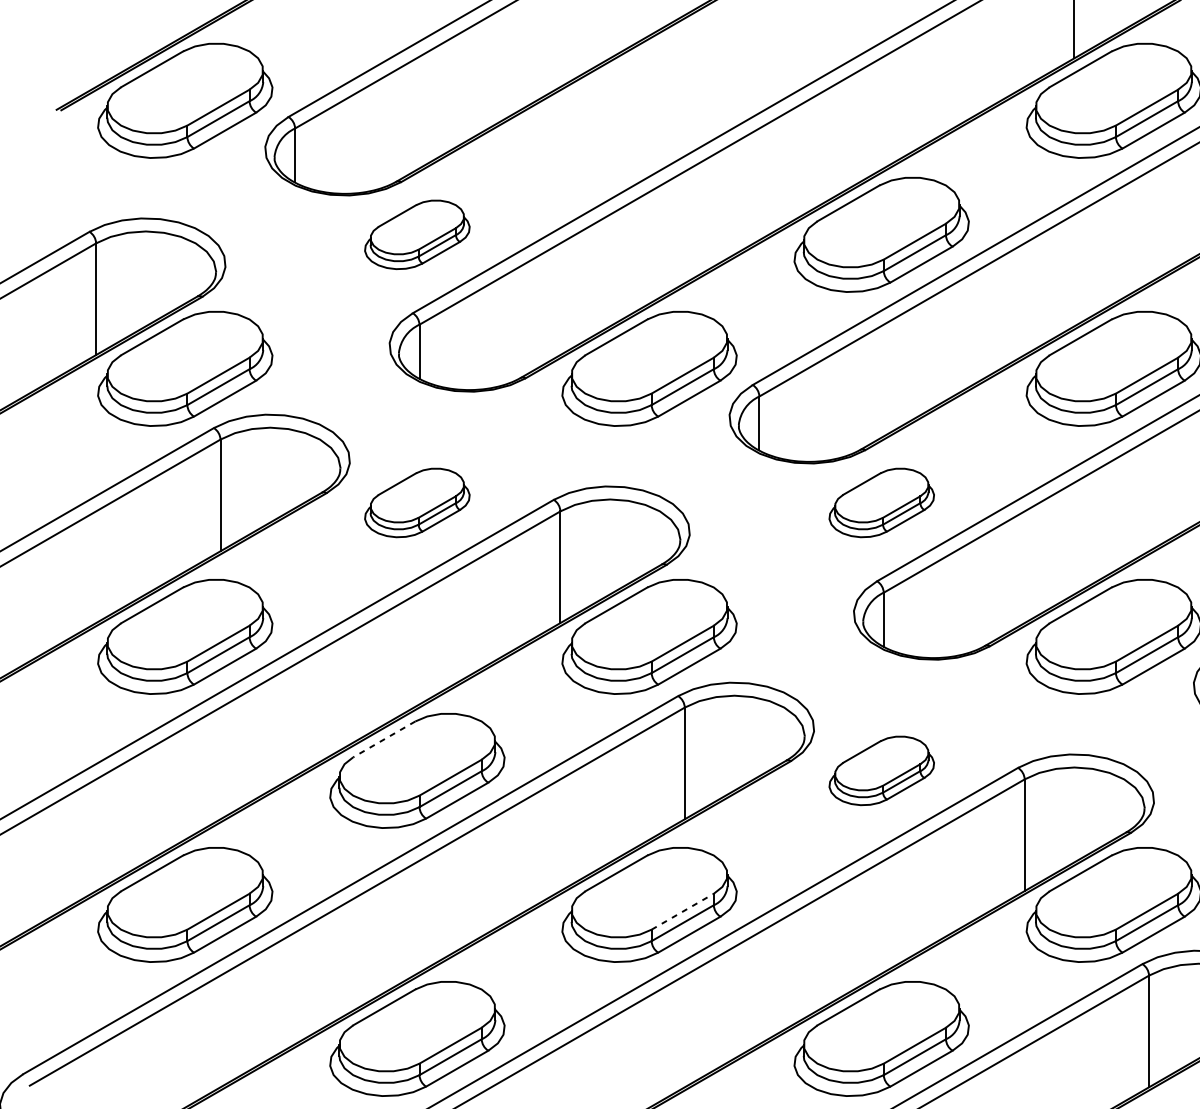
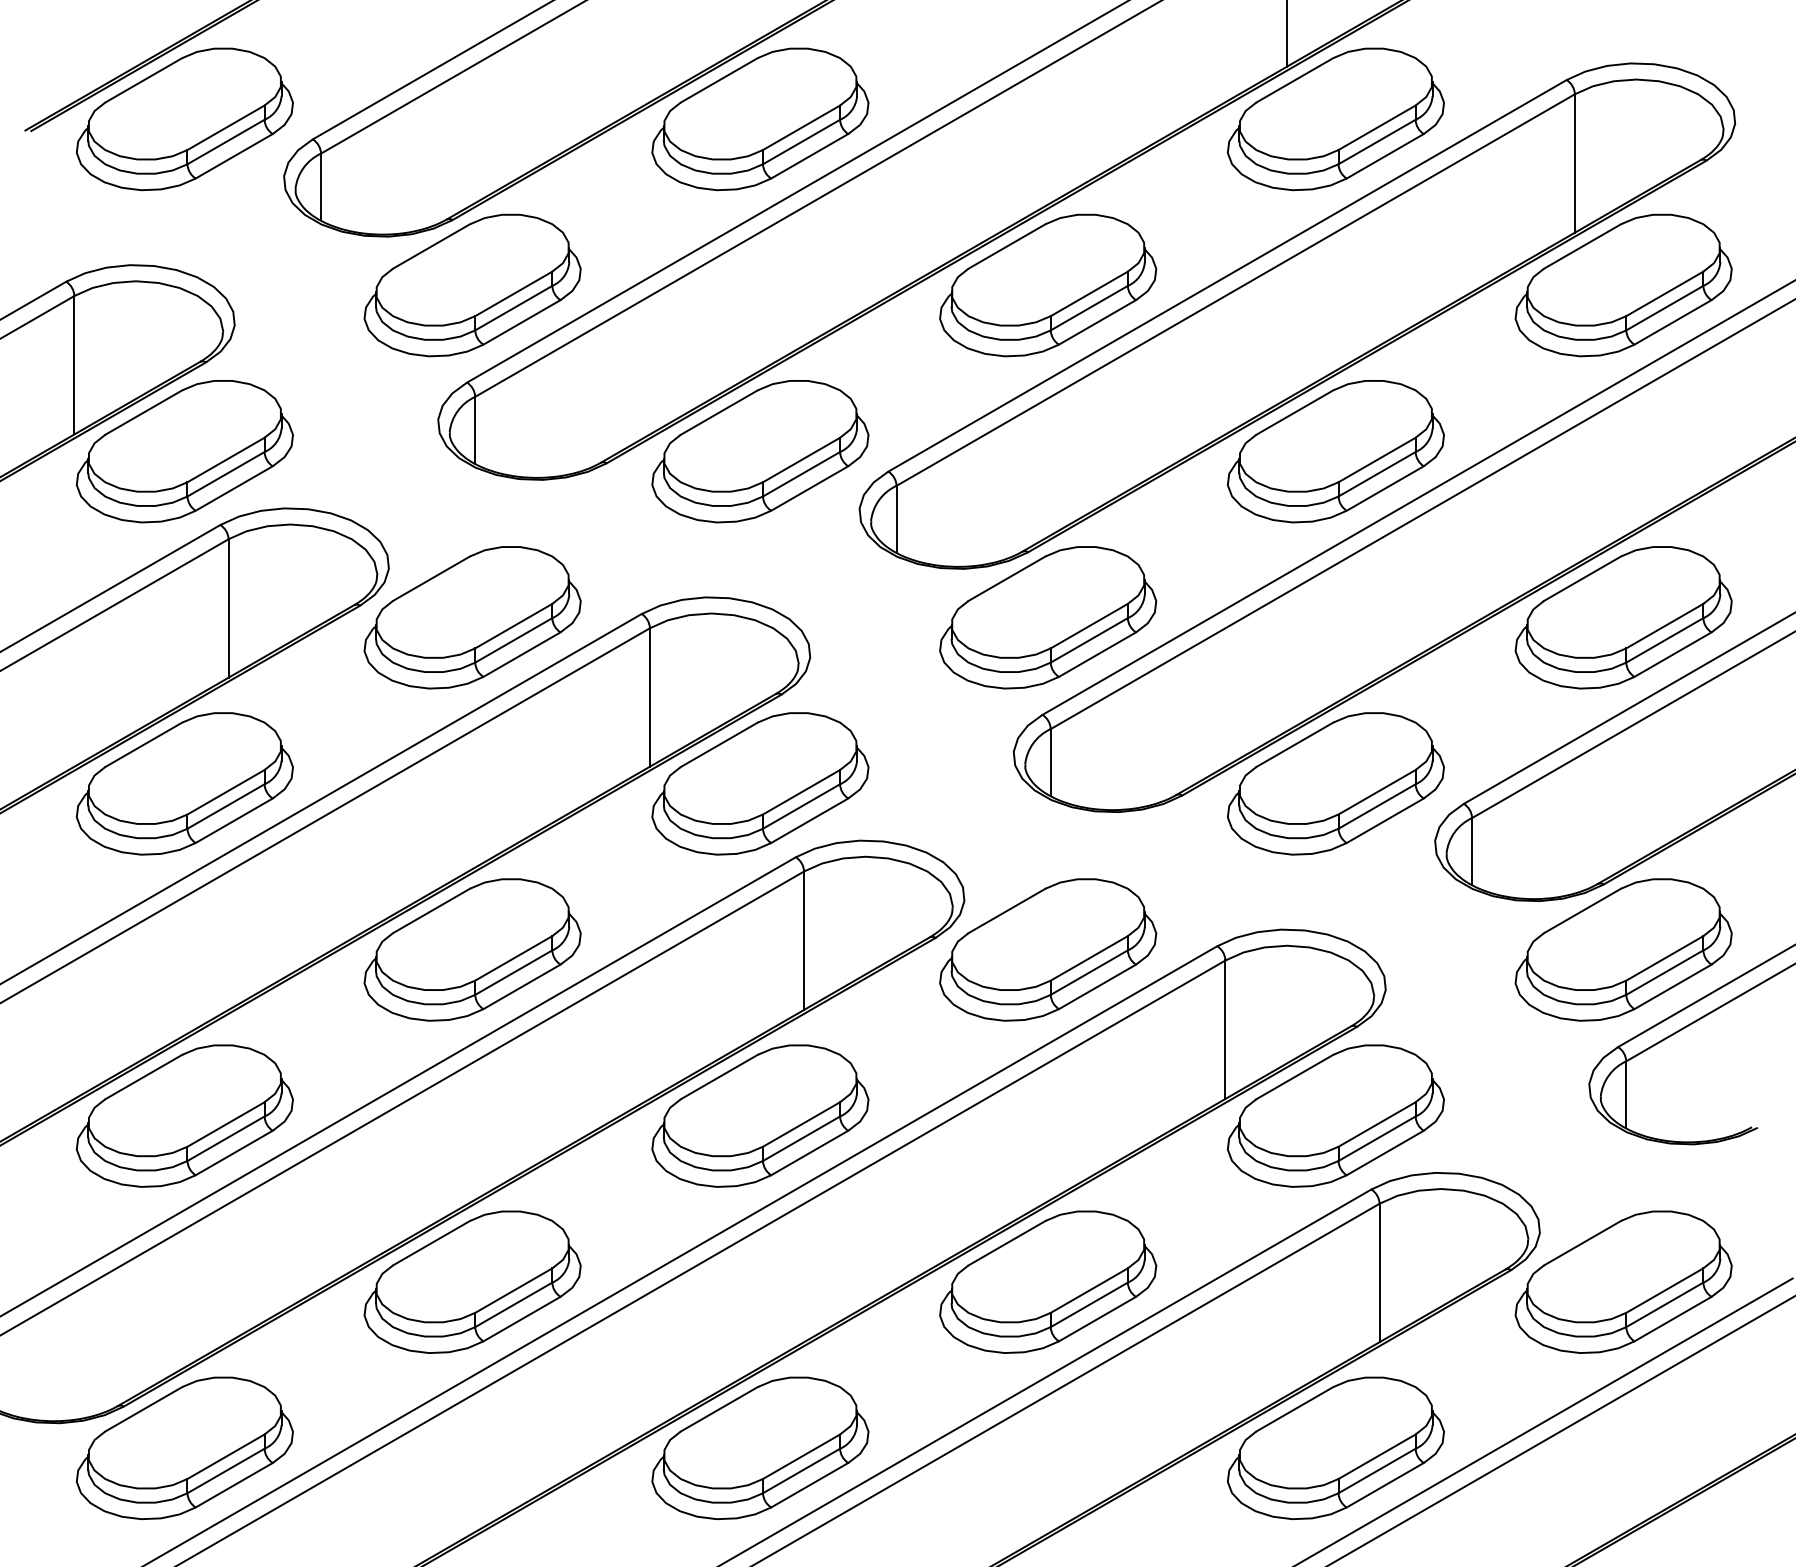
part: (649, 100) -> (760, 119), added
part: (417, 234) -> (472, 285), size x1.67
part: (417, 502) -> (472, 617), size x1.67
part: (881, 502) -> (1048, 617), size x1.67
line: (384, 739) -> (431, 910), dashed -> solid
part: (881, 770) -> (1048, 949), size x1.67
line: (682, 911) -> (801, 1124), dashed -> solid

